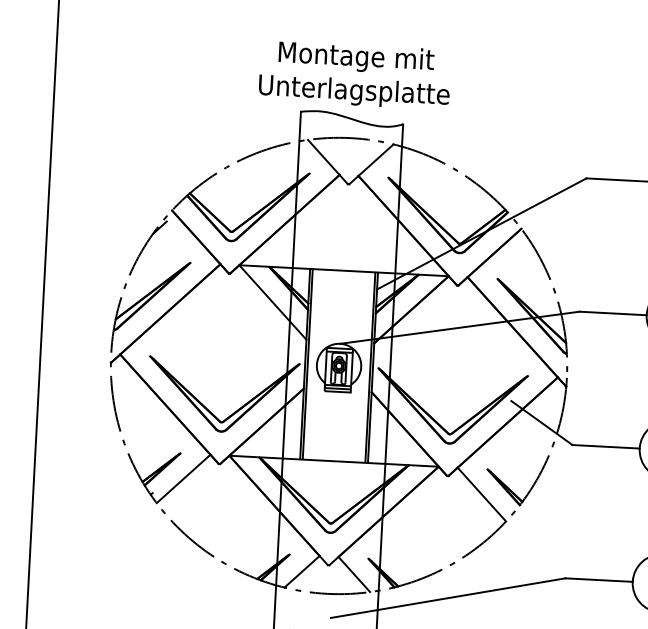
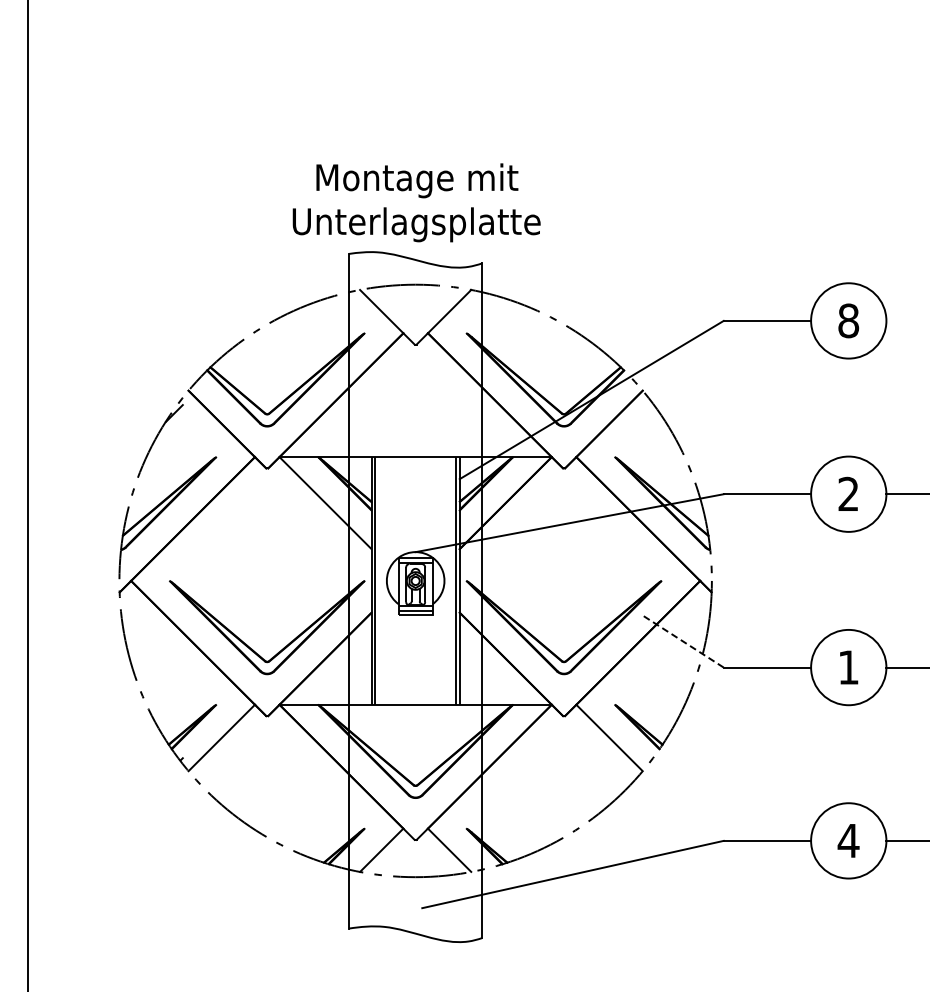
line: (541, 423) -> (682, 641), solid -> dashed

